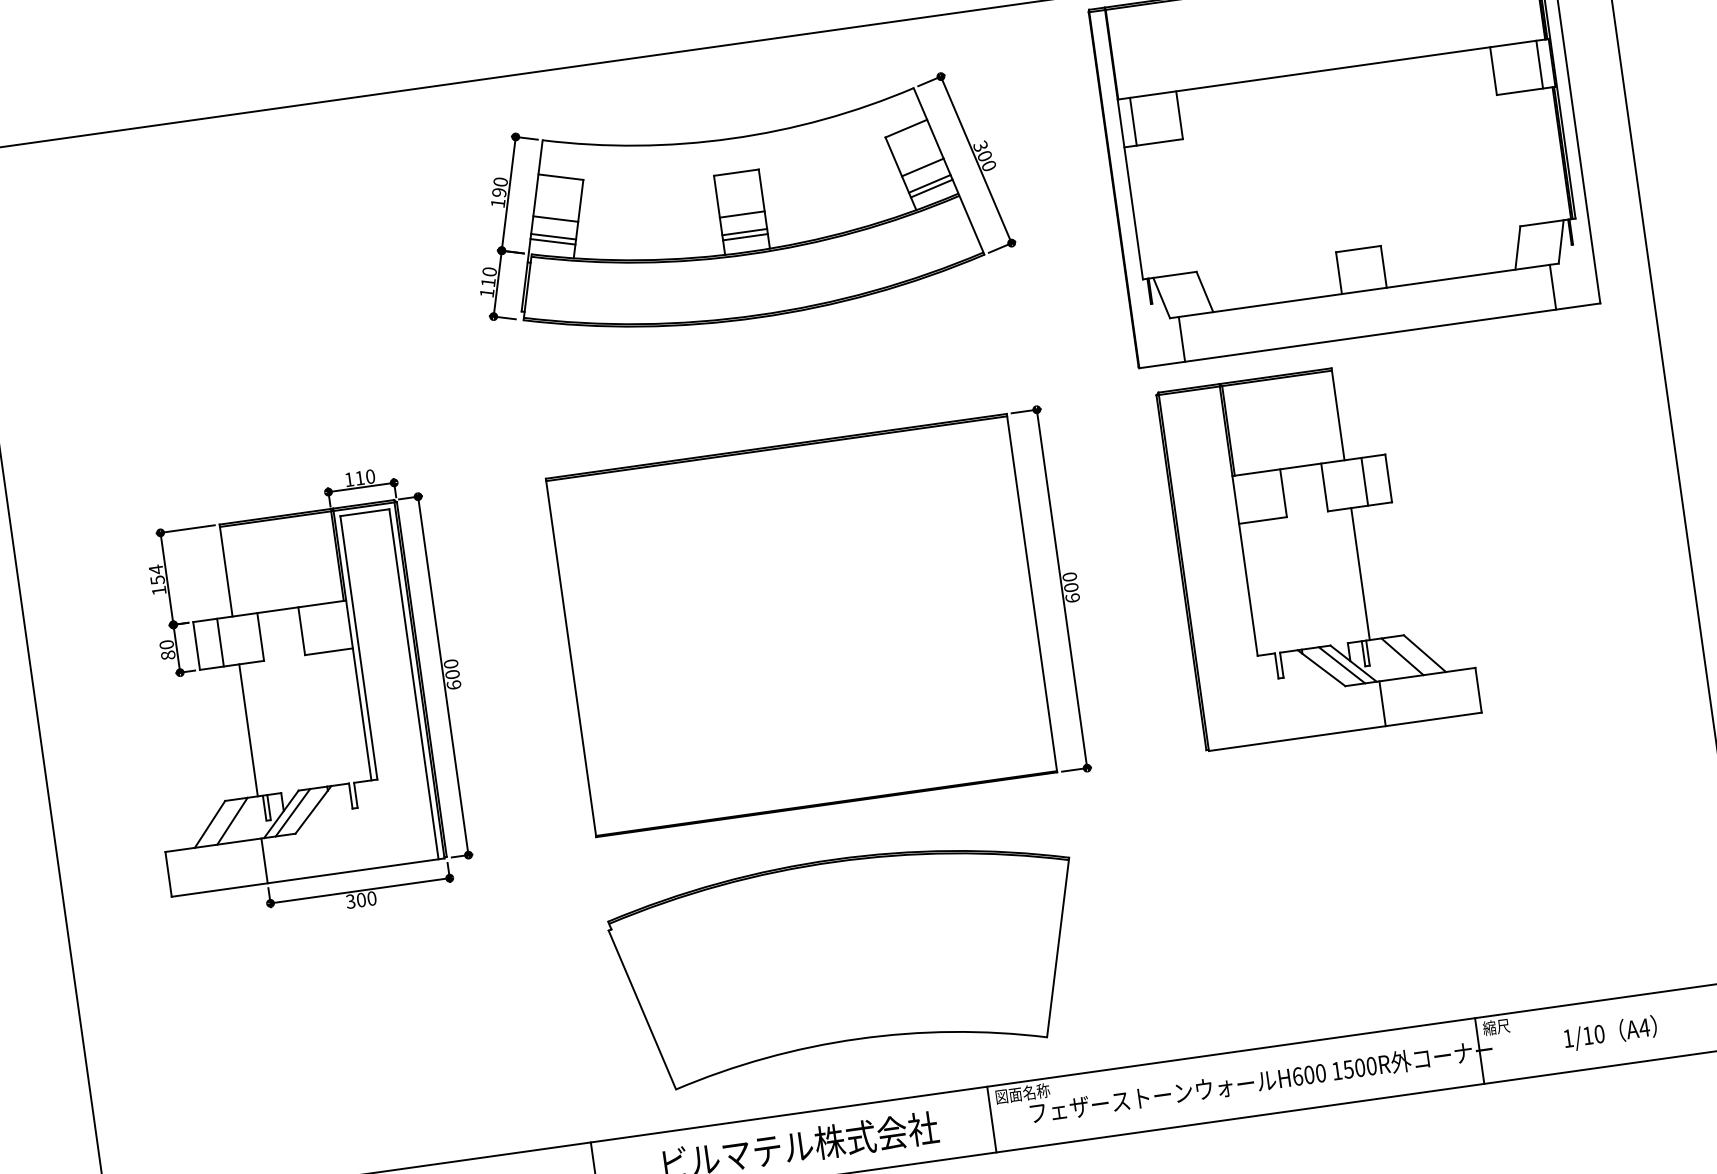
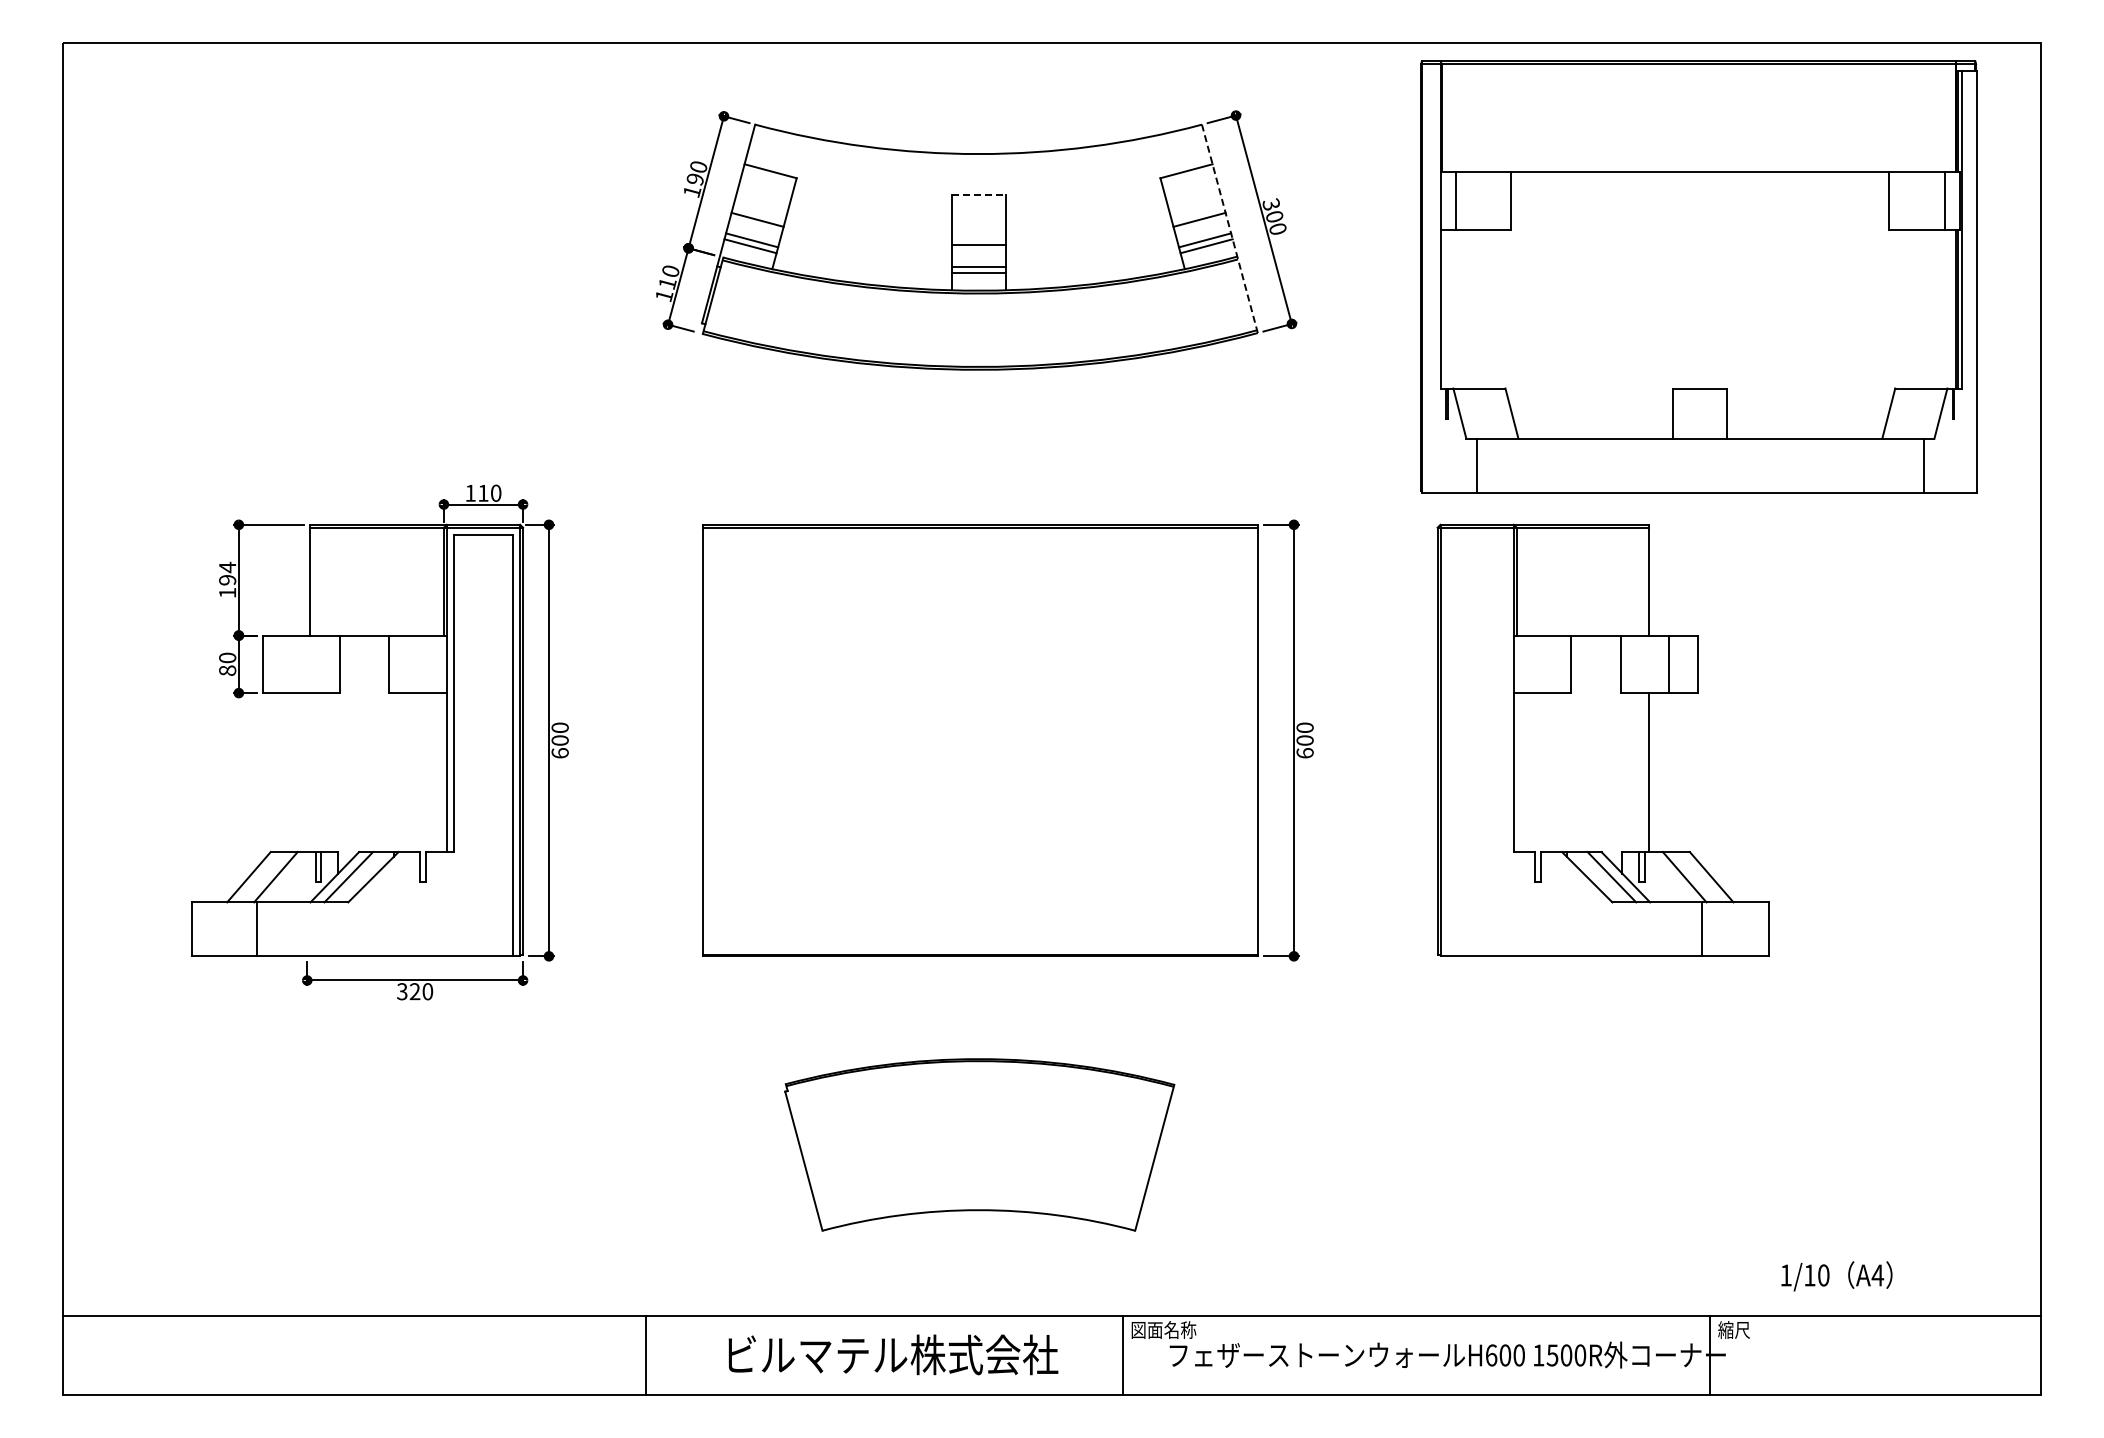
line: (948, 171) -> (1229, 228), solid -> dashed
line: (736, 173) -> (978, 195), solid -> dashed
text: (157, 580) -> (227, 580), 154 -> 194
line: (220, 642) -> (291, 664), removed
line: (1382, 703) -> (1702, 929), moved
line: (248, 730) -> (310, 772), removed
line: (264, 860) -> (257, 929), moved
text: (360, 899) -> (414, 991), 300 -> 320
part: (847, 961) -> (979, 1144), size x0.7
text: (1610, 1033) -> (1836, 1276), moved

